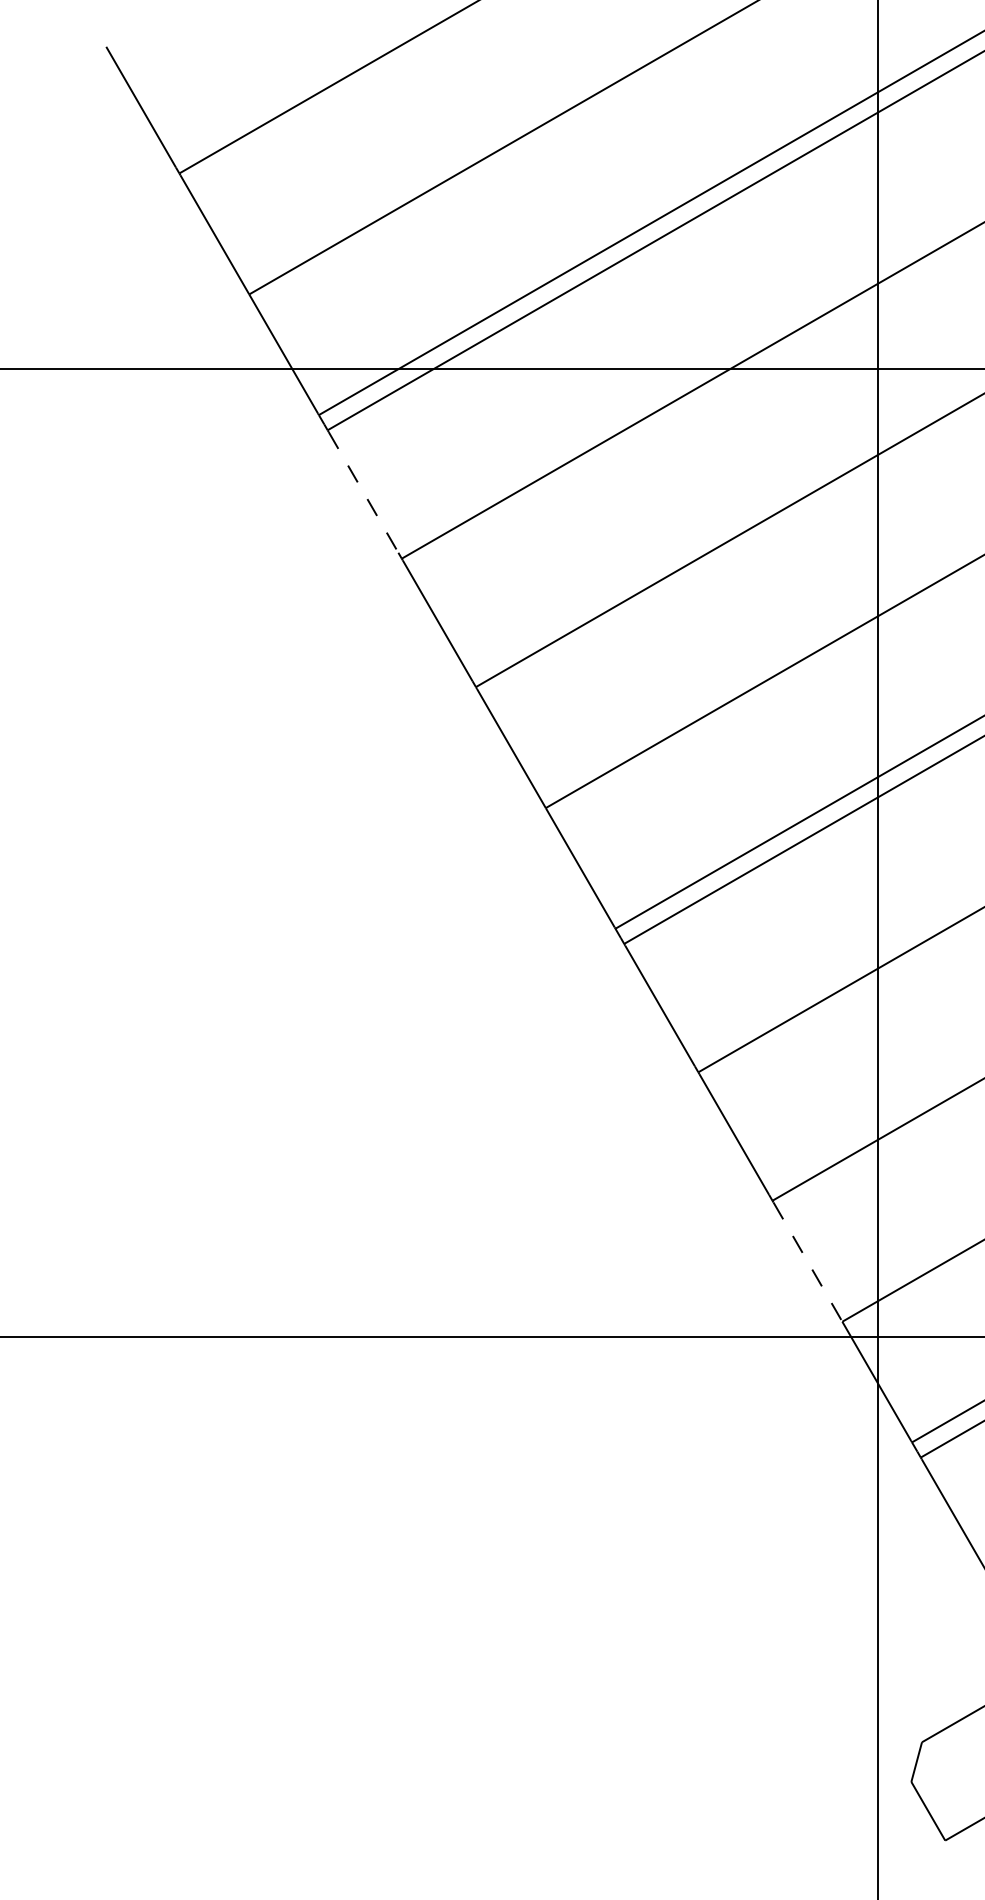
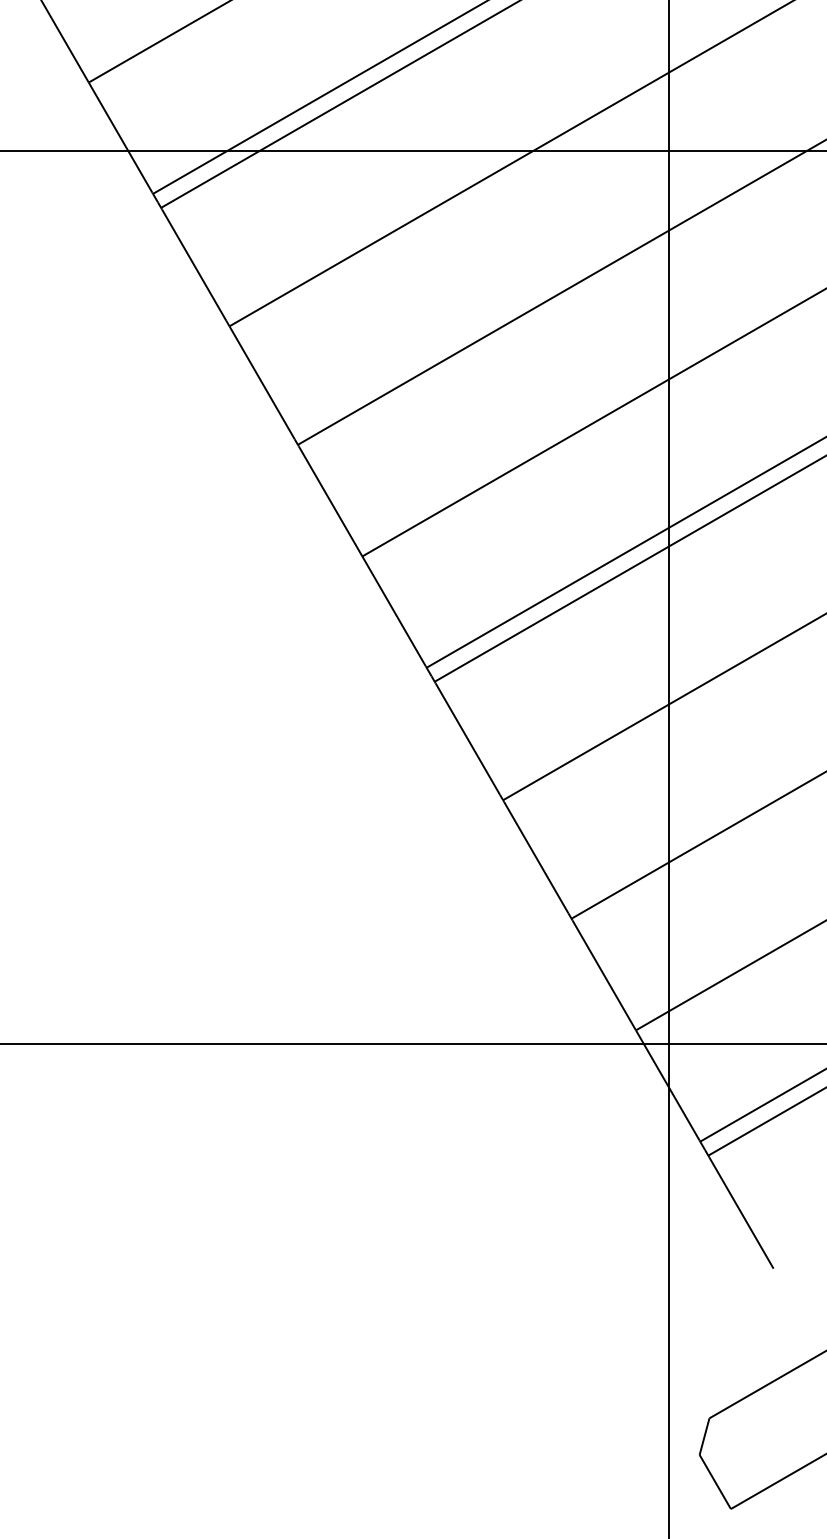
line: (363, 492) -> (194, 265), dashed -> solid
line: (807, 1262) -> (603, 975), dashed -> solid

